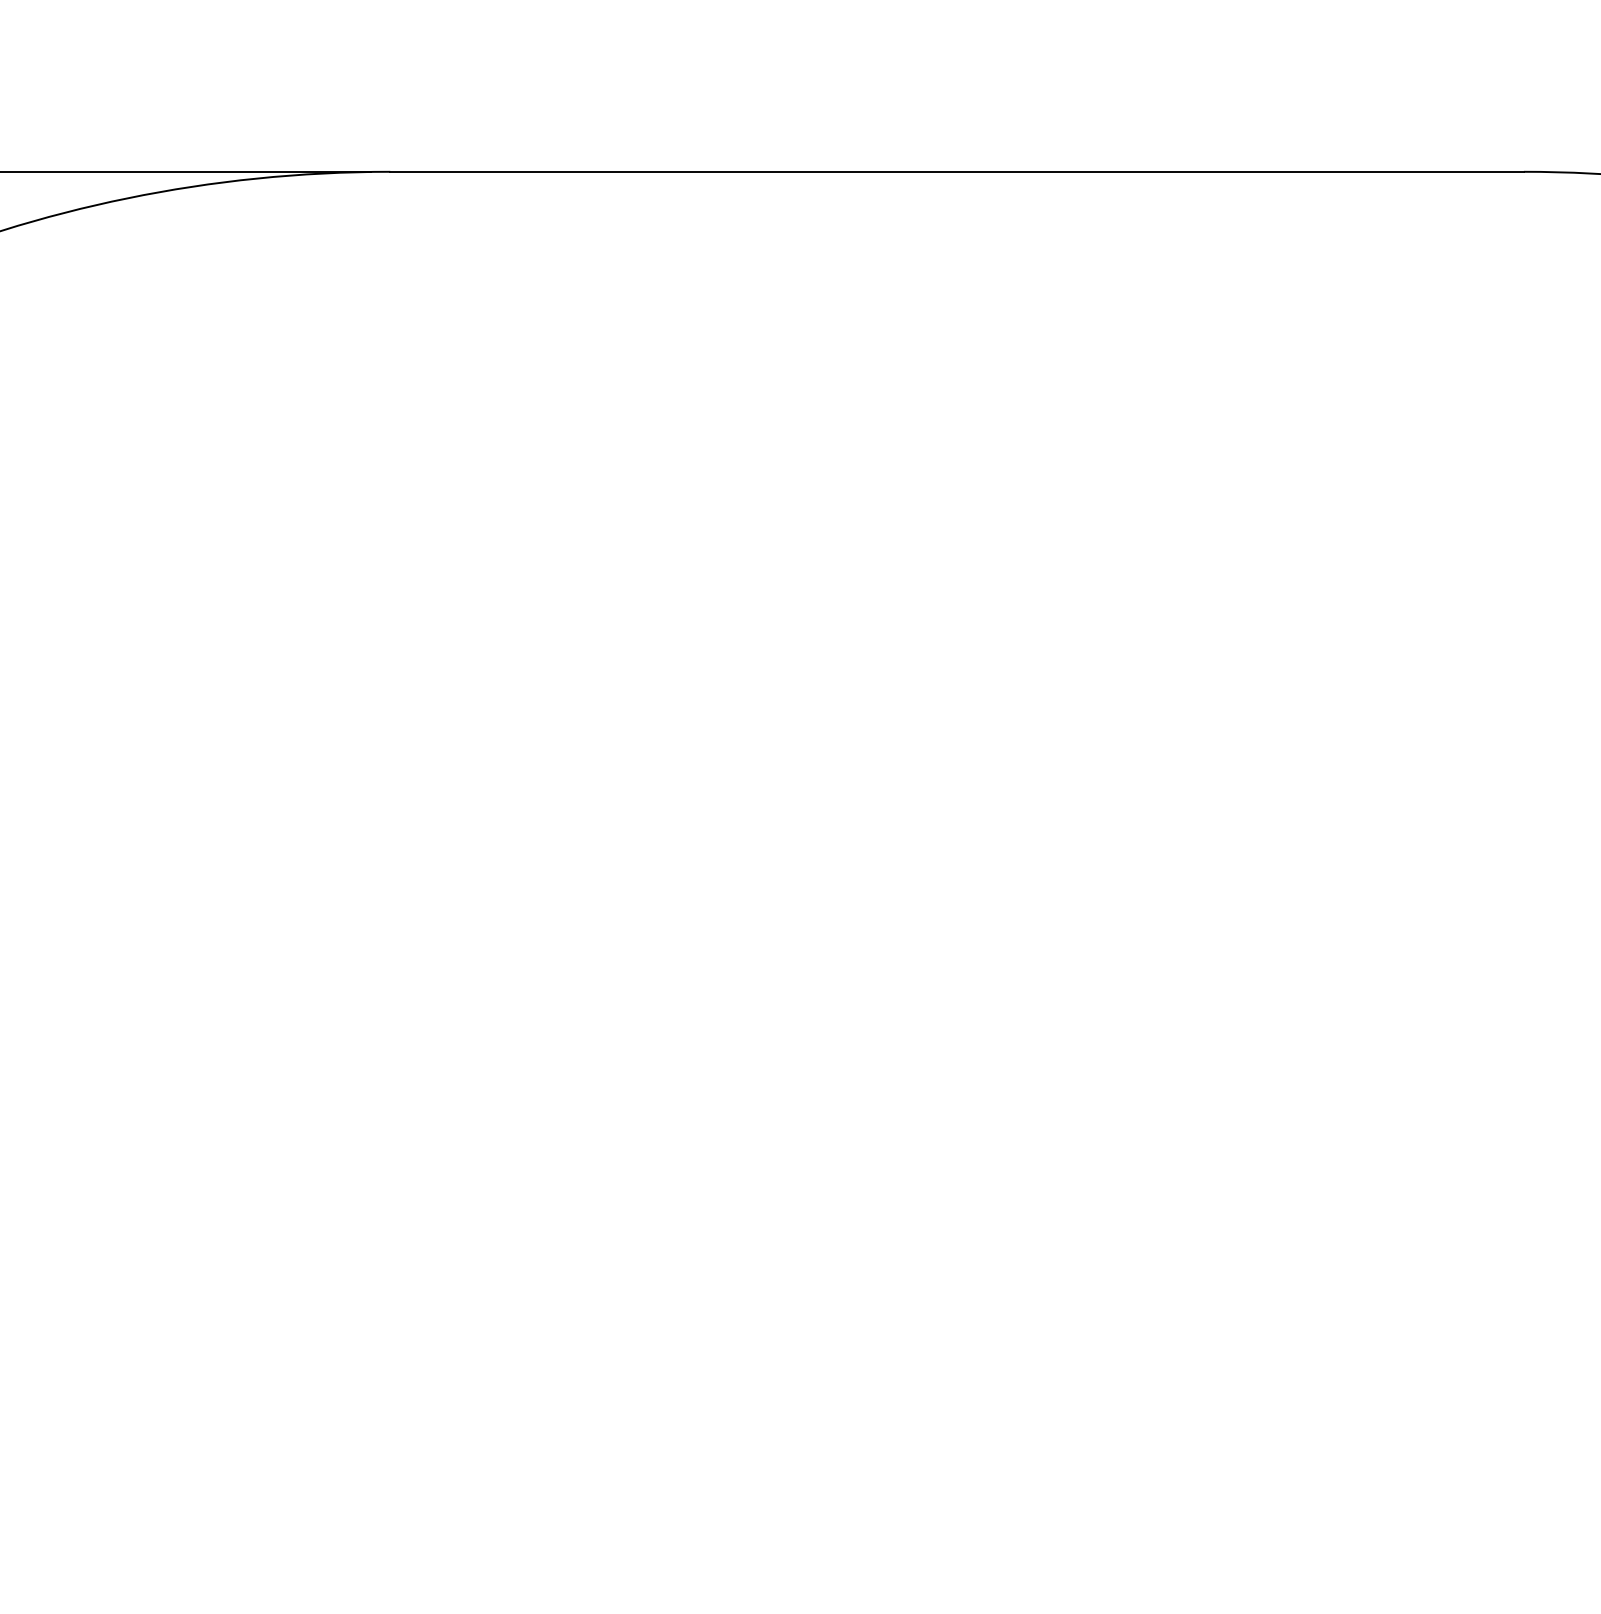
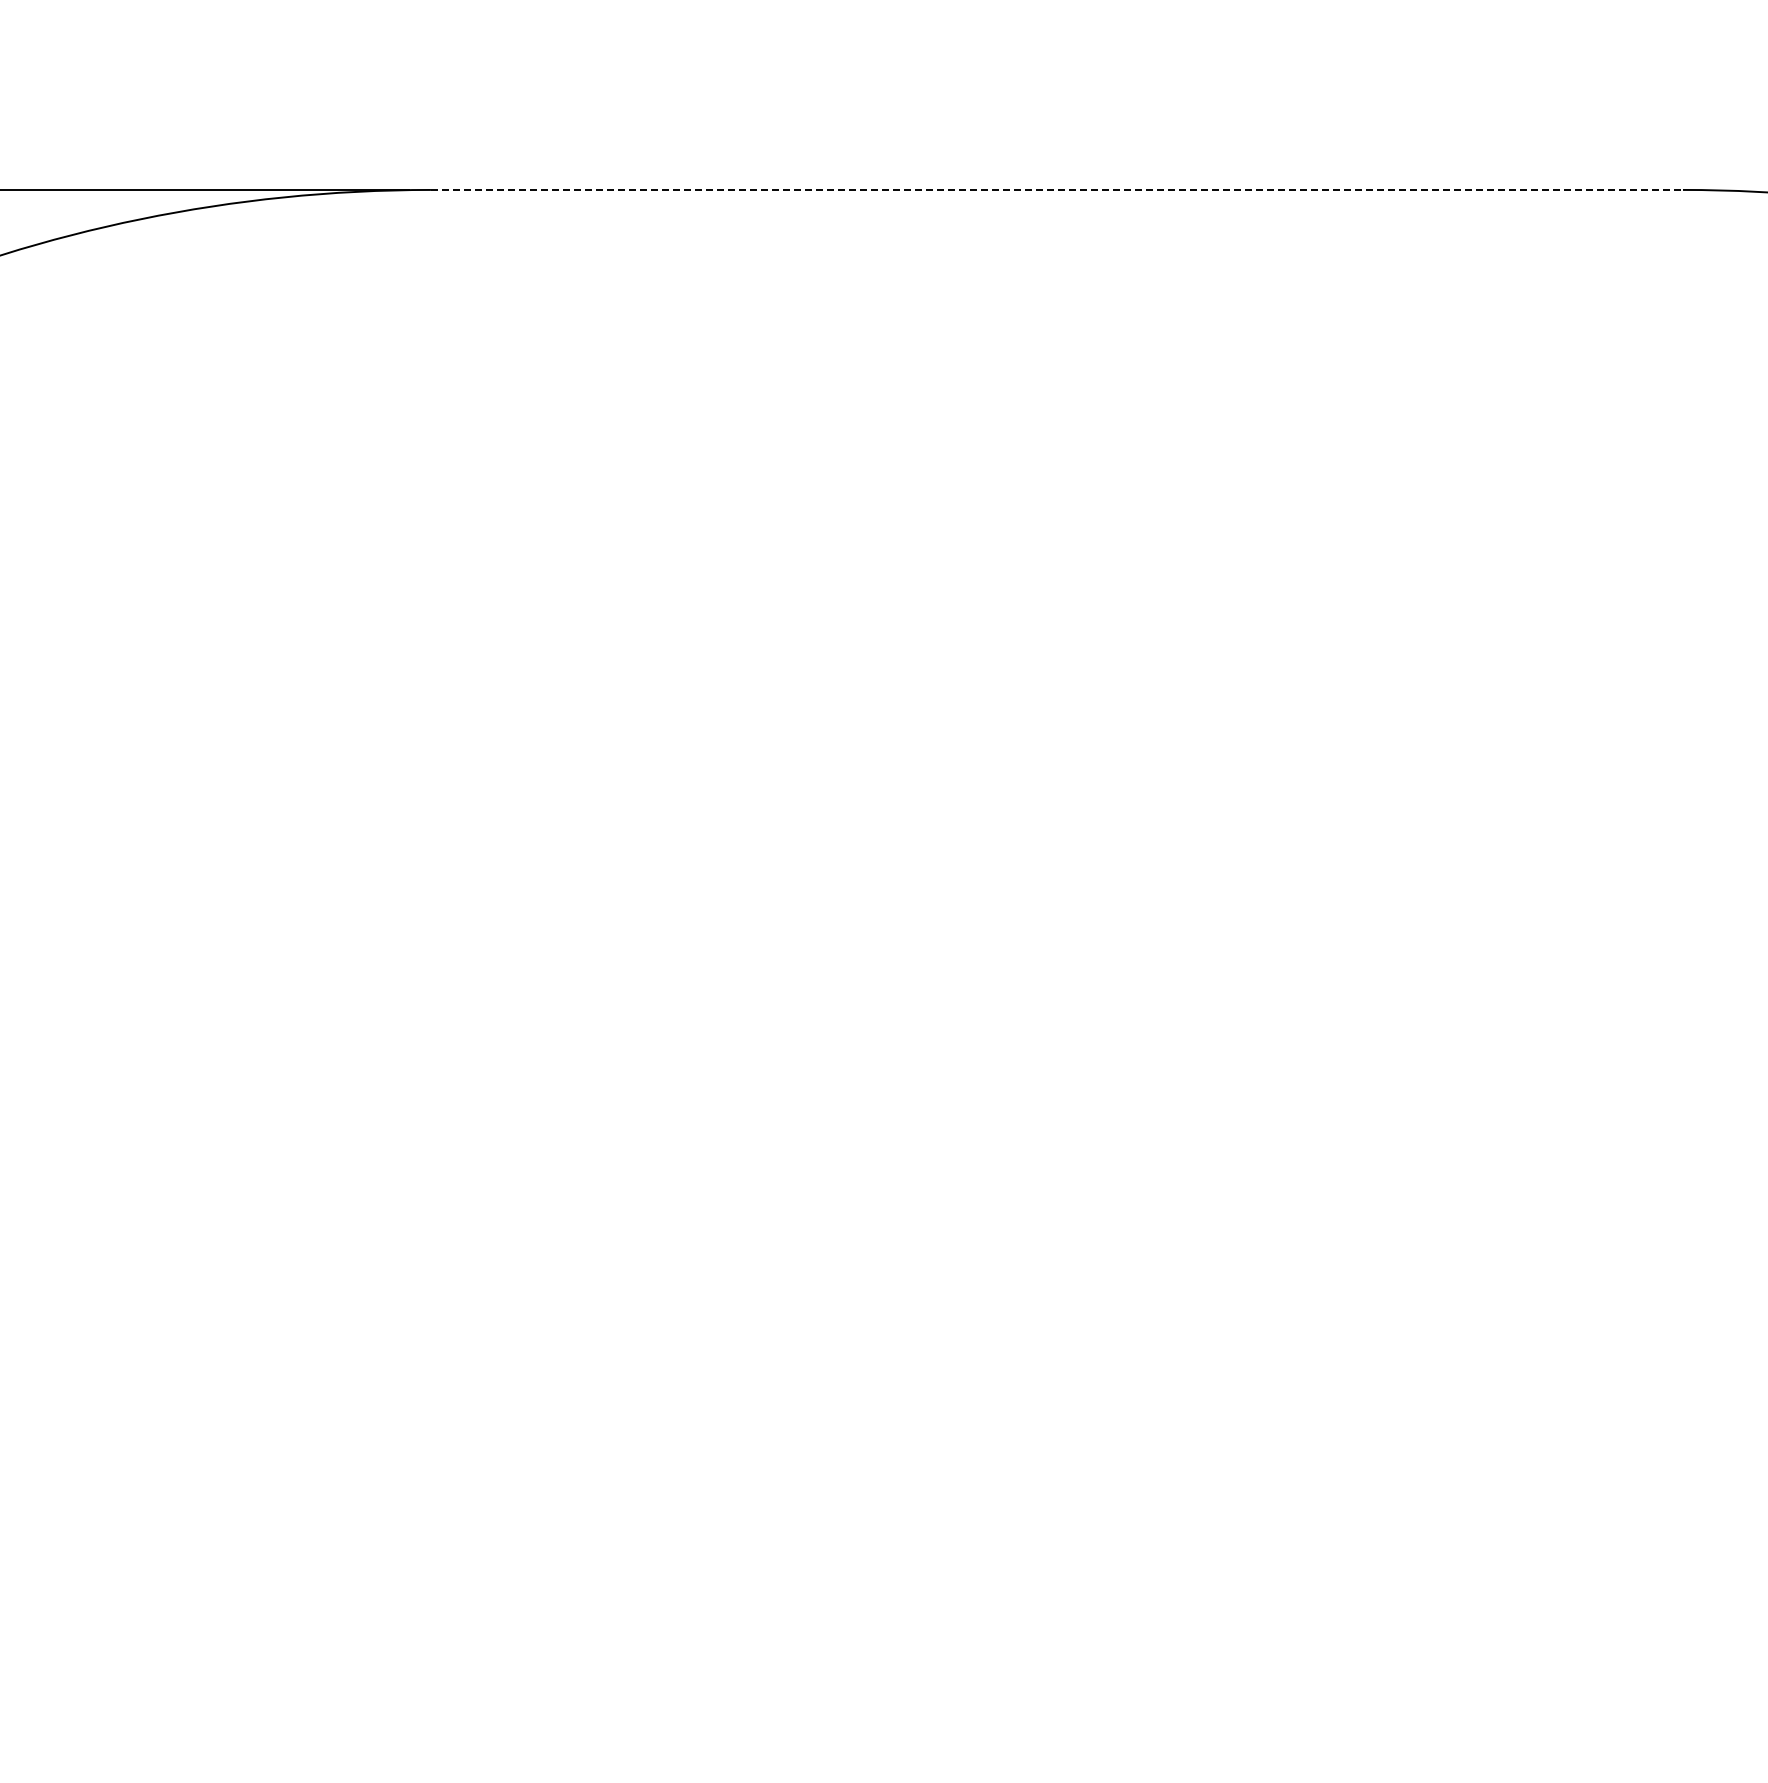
line: (957, 171) -> (1057, 189), solid -> dashed

